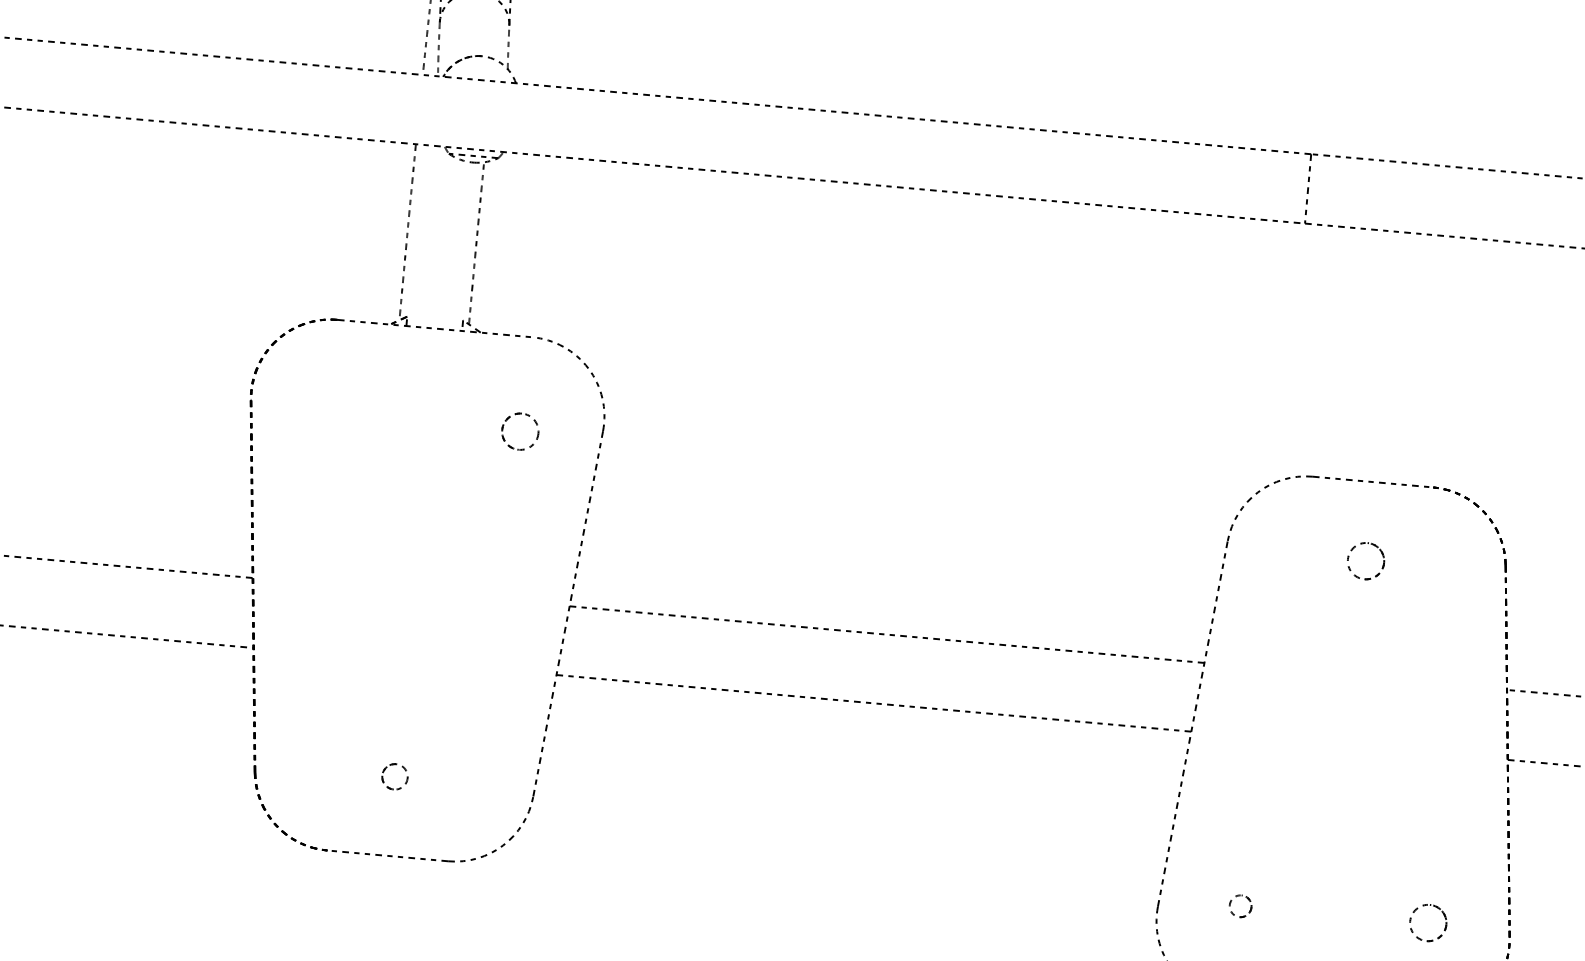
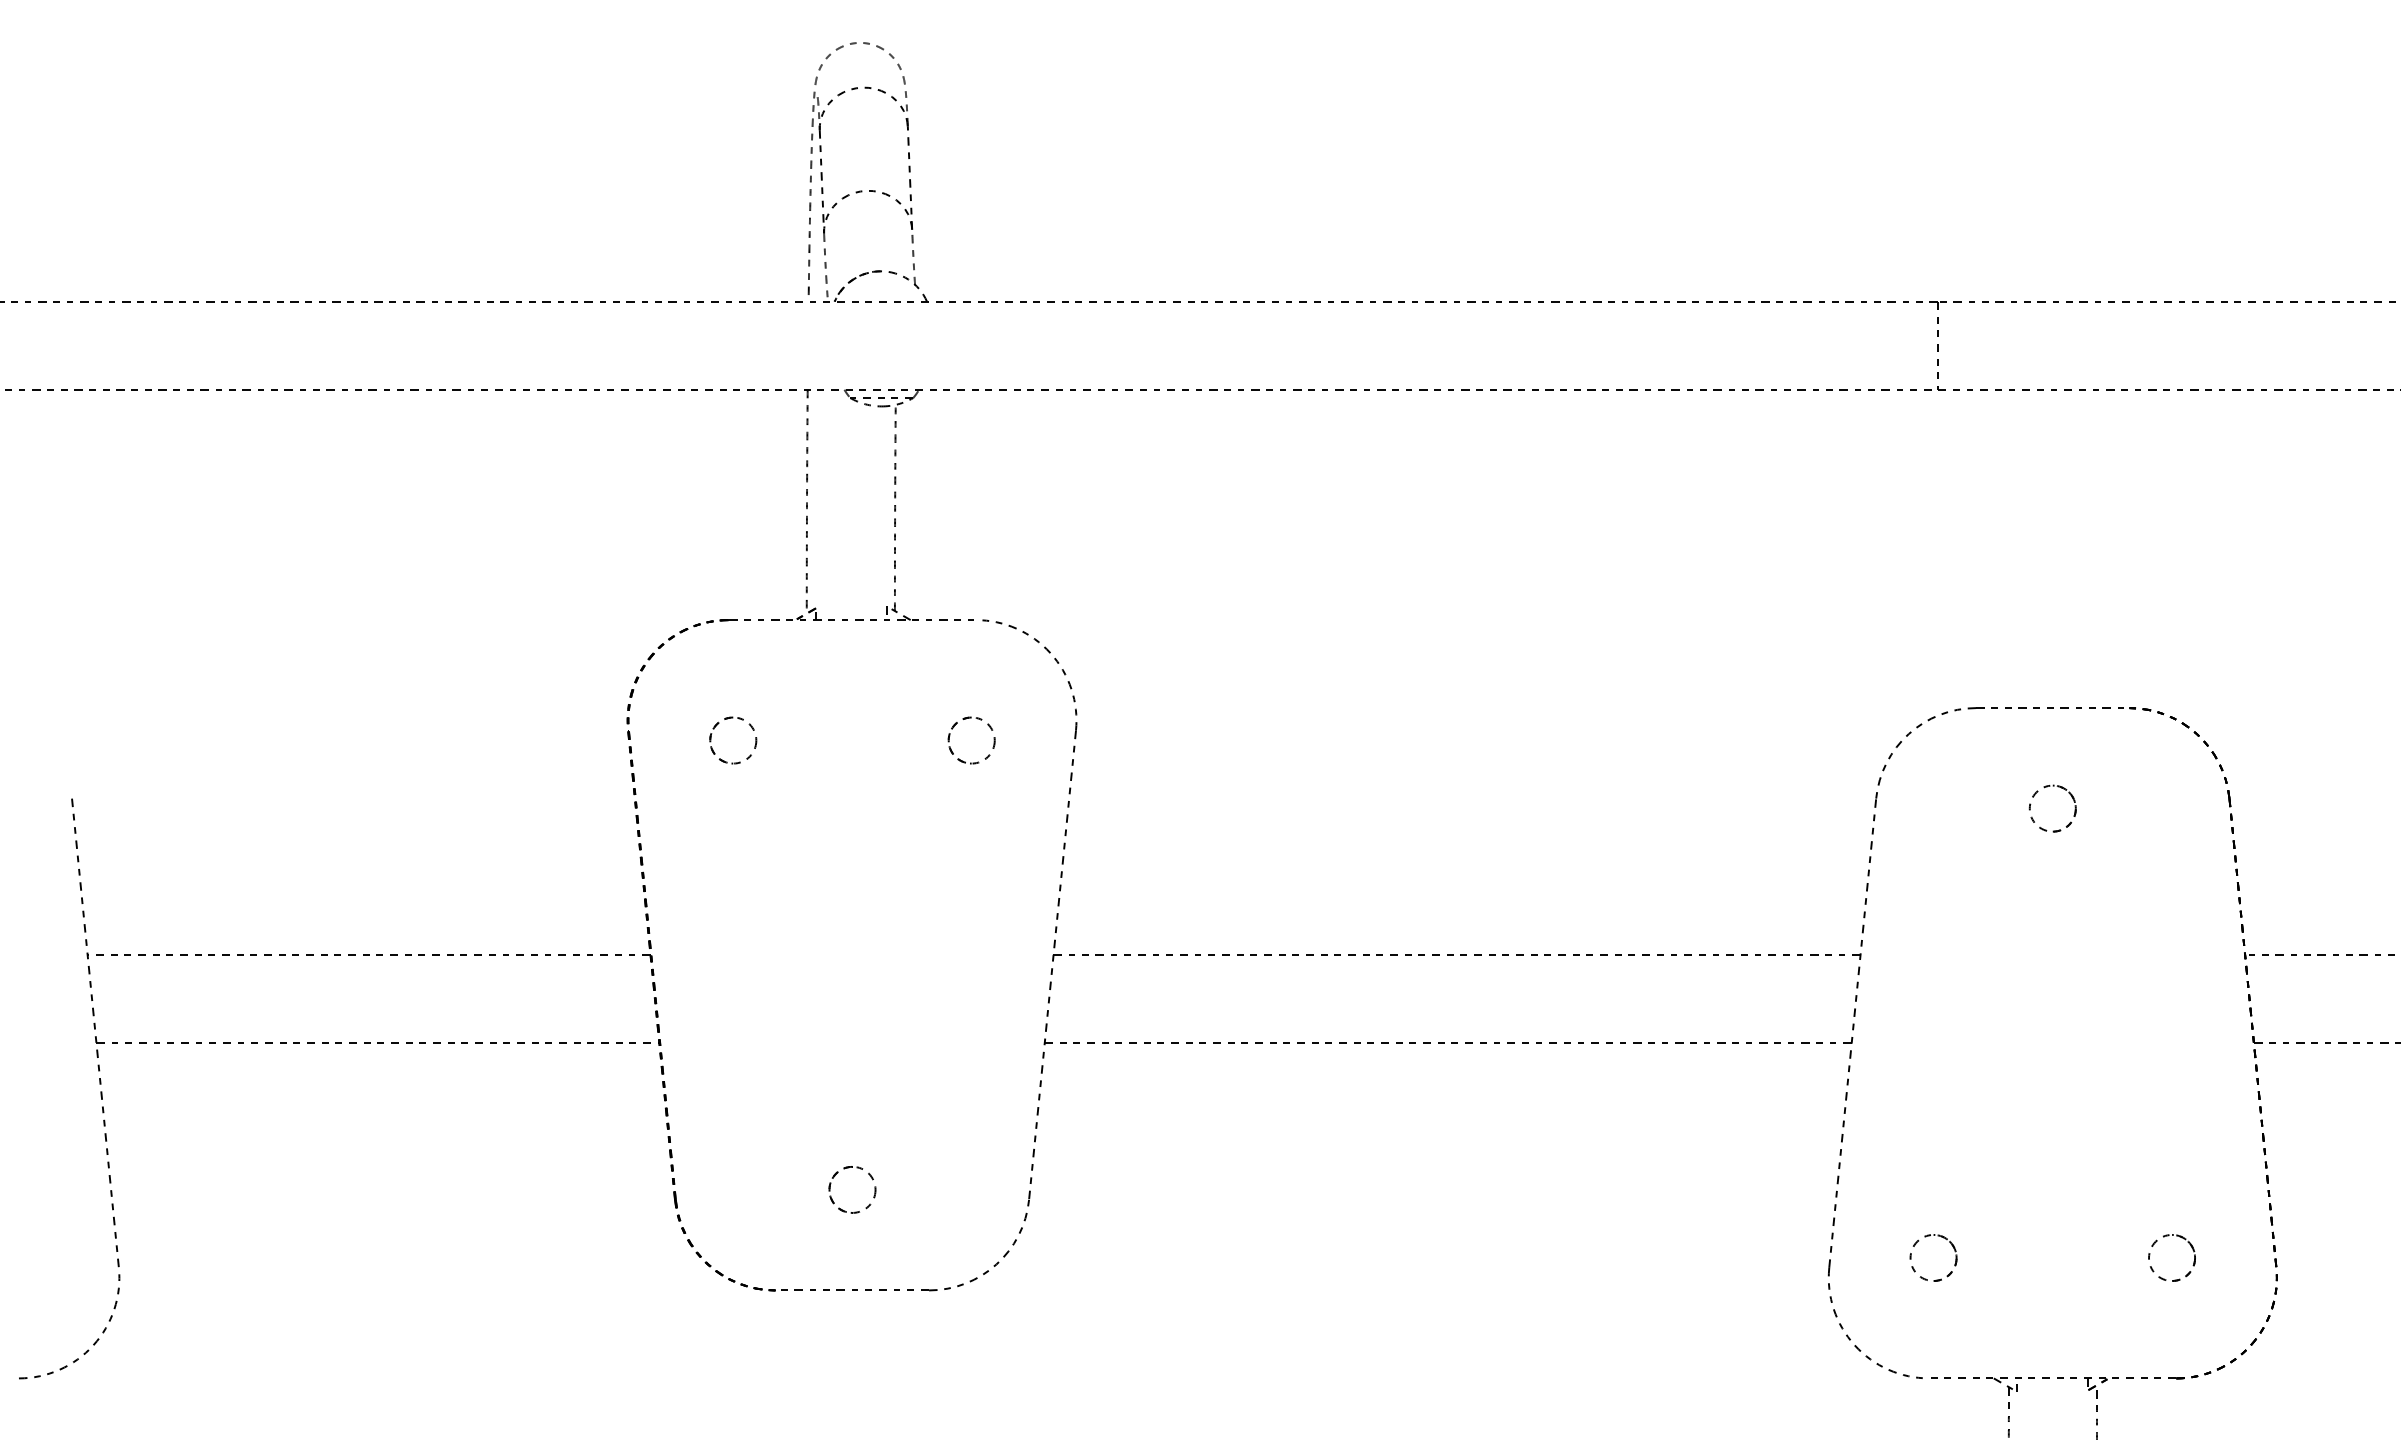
circle: (332, 414) -> (733, 740), added
circle: (395, 776) -> (852, 1189), size x1.43
circle: (1240, 905) -> (1933, 1257), size x1.67

